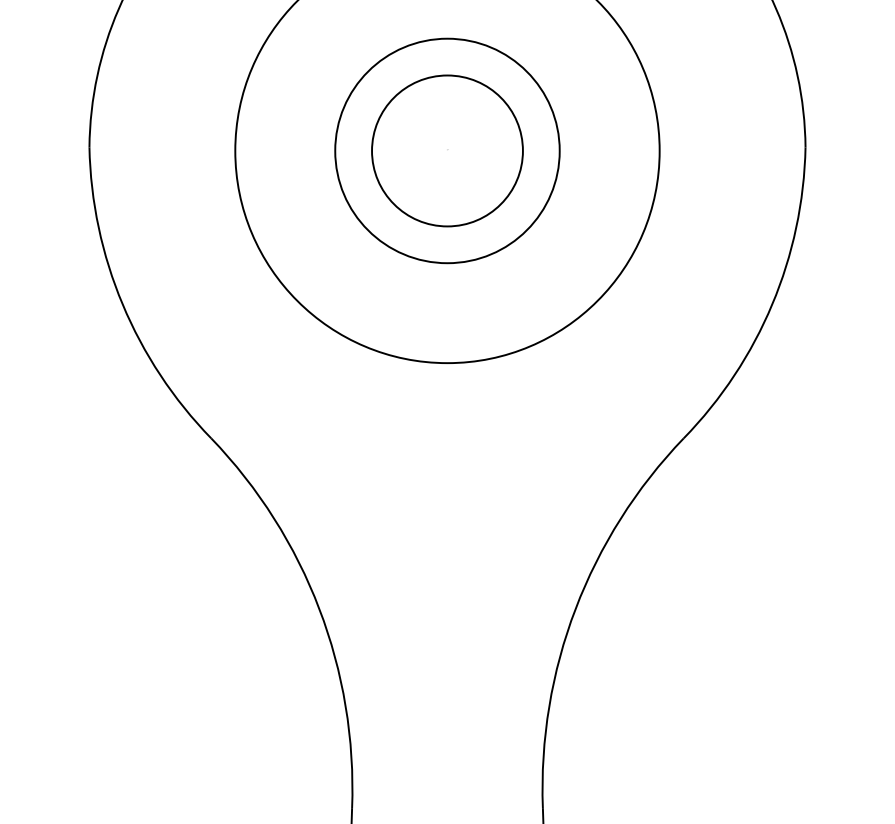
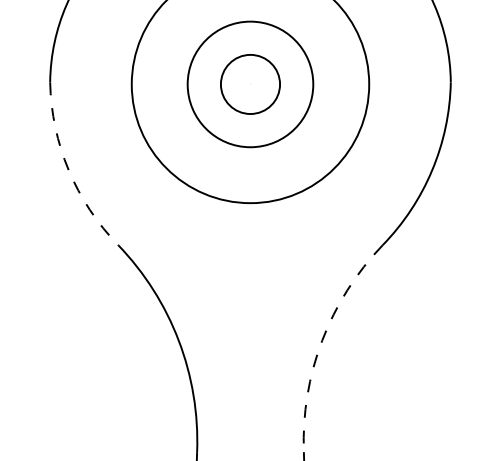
circle: (447, 151) -> (250, 84), size x0.7
arc: (122, 304) -> (68, 170), solid -> dashed
arc: (576, 608) -> (322, 340), solid -> dashed

